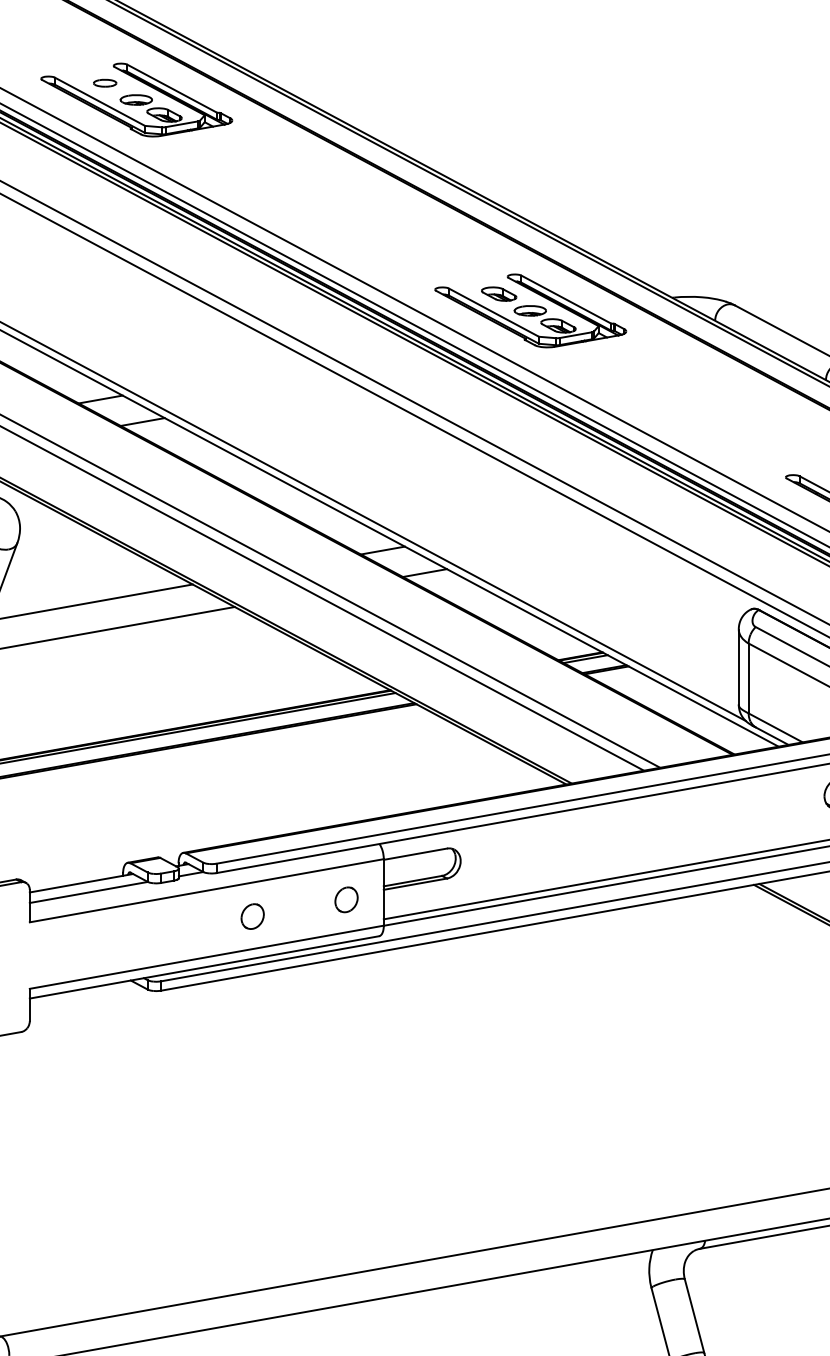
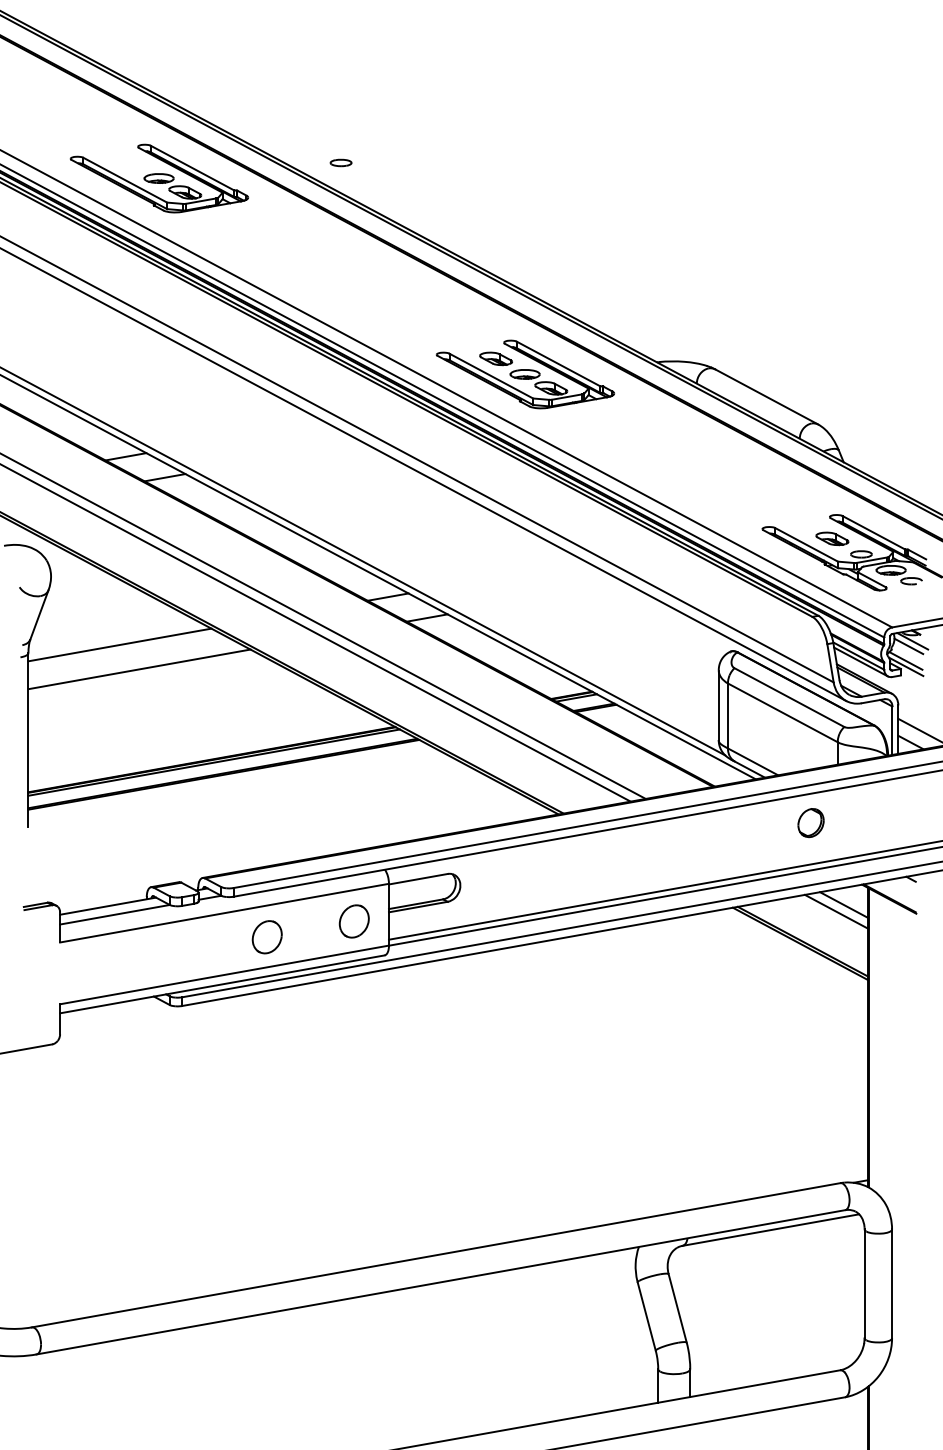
part: (104, 82) -> (340, 162), moved
part: (346, 899) -> (354, 921), size x1.4
part: (251, 915) -> (266, 936), size x1.4

